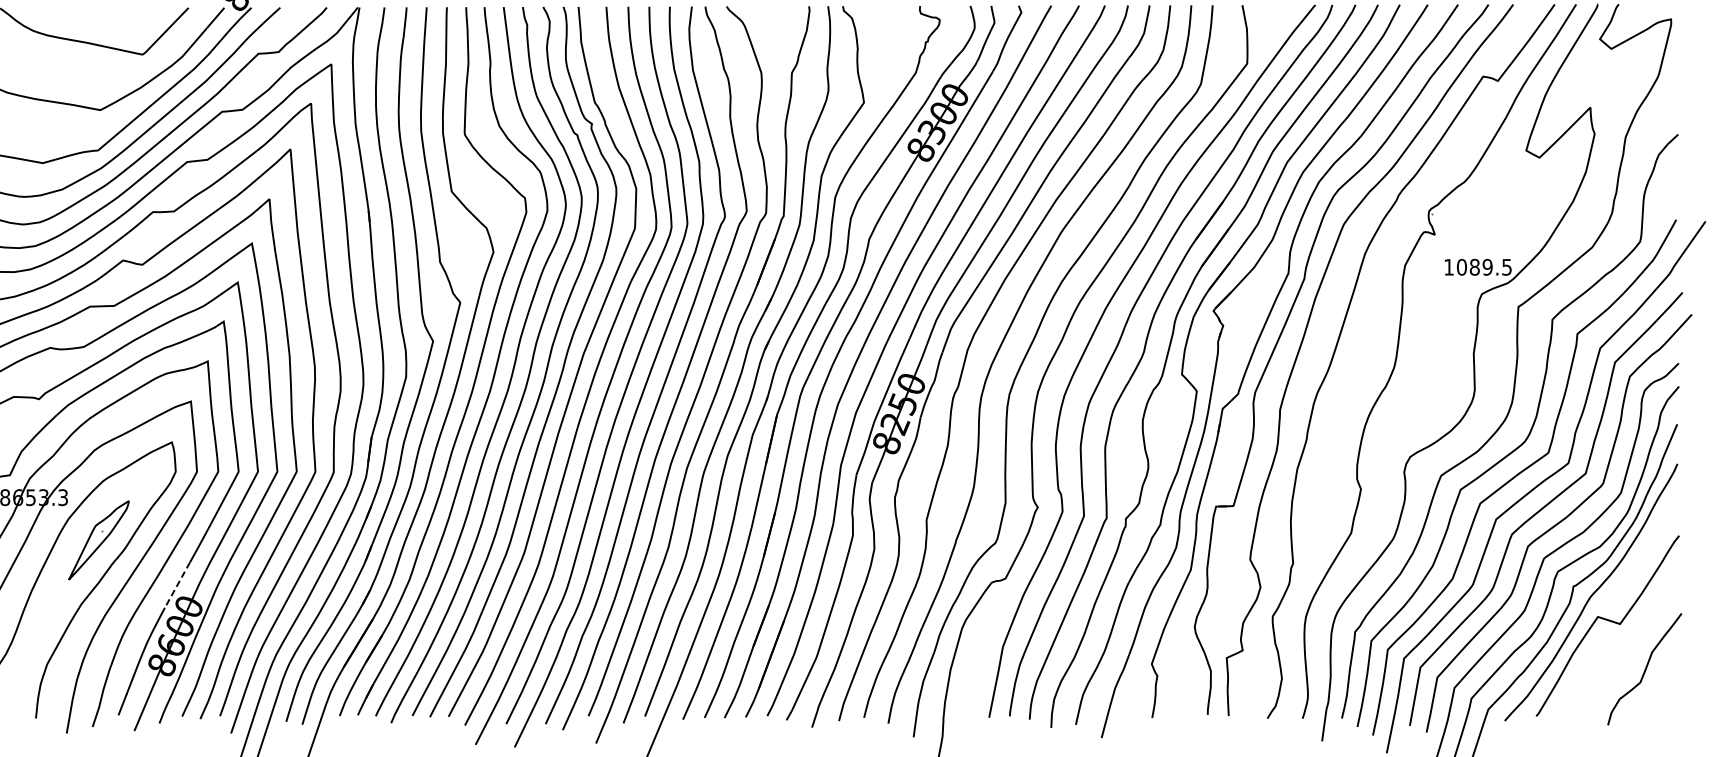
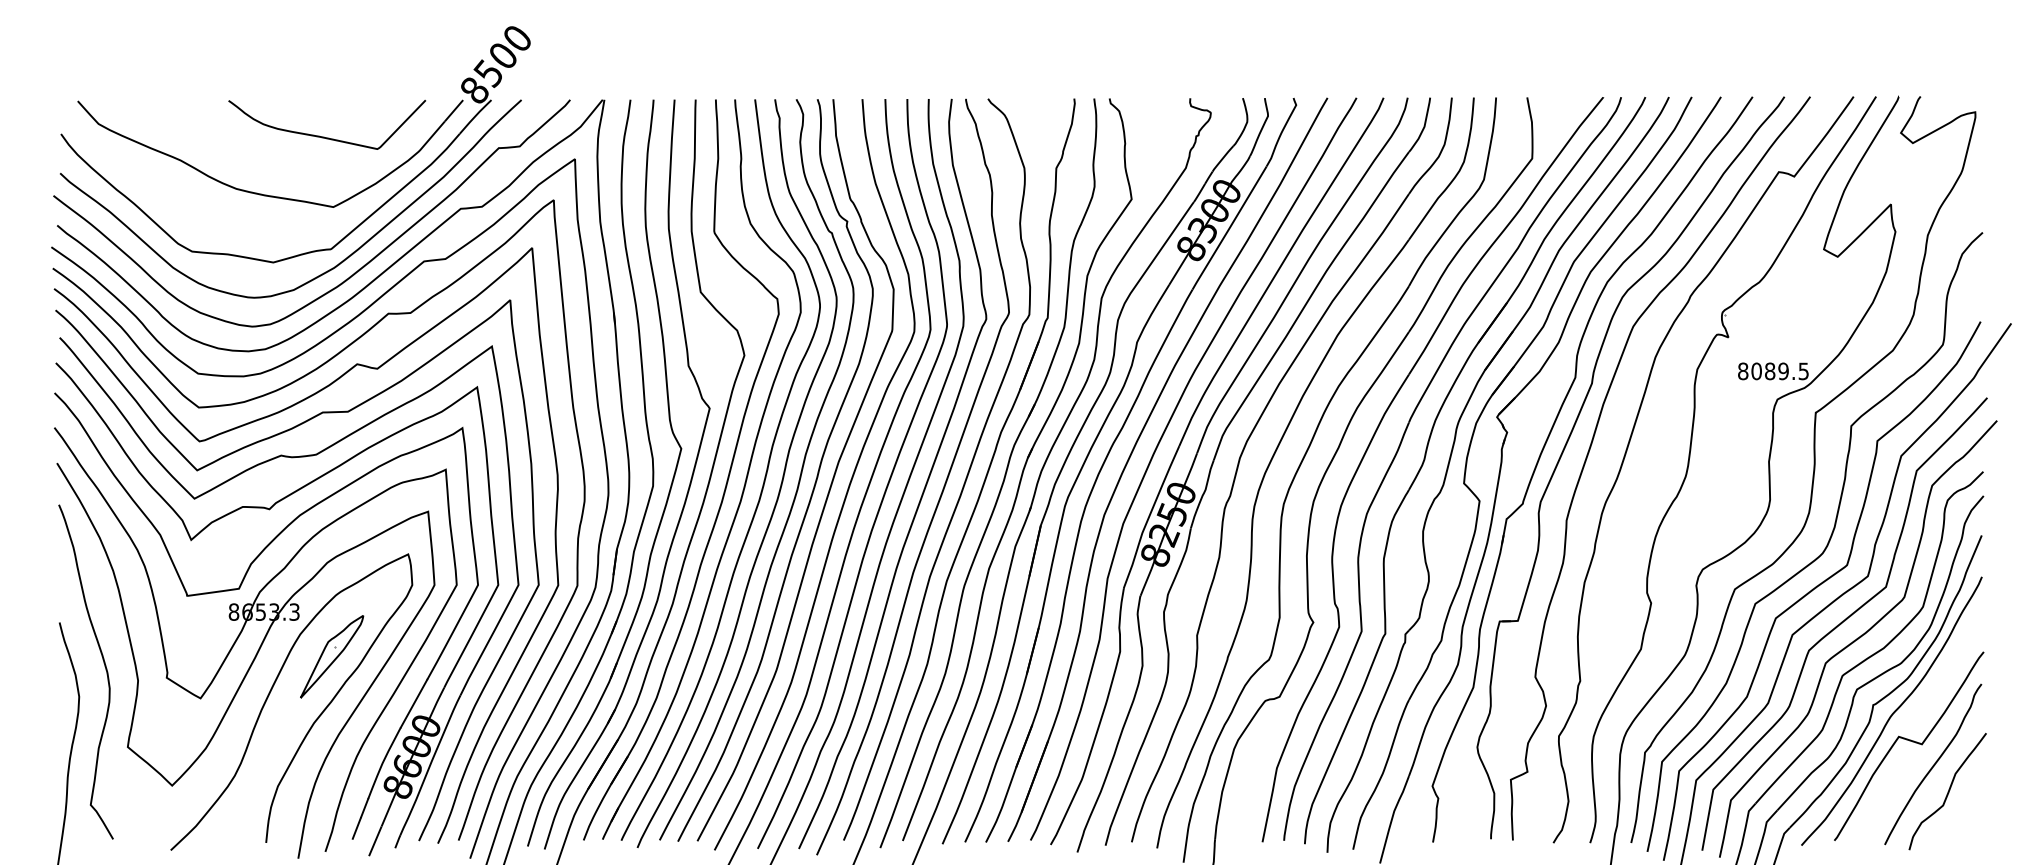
text: (1449, 267) -> (1743, 371), 1089.5 -> 8089.5
line: (176, 585) -> (413, 704), dashed -> solid
curve: (1631, 643) -> (1933, 764), added

